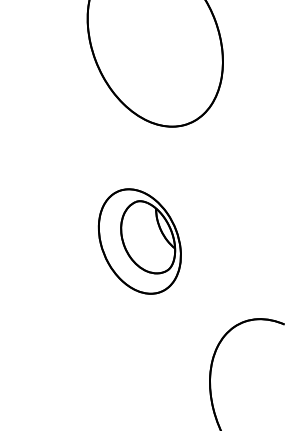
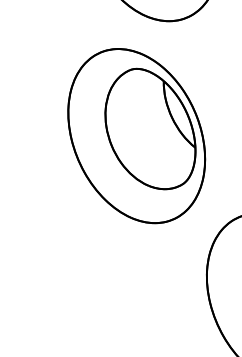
part: (139, 241) -> (136, 136), size x1.67

